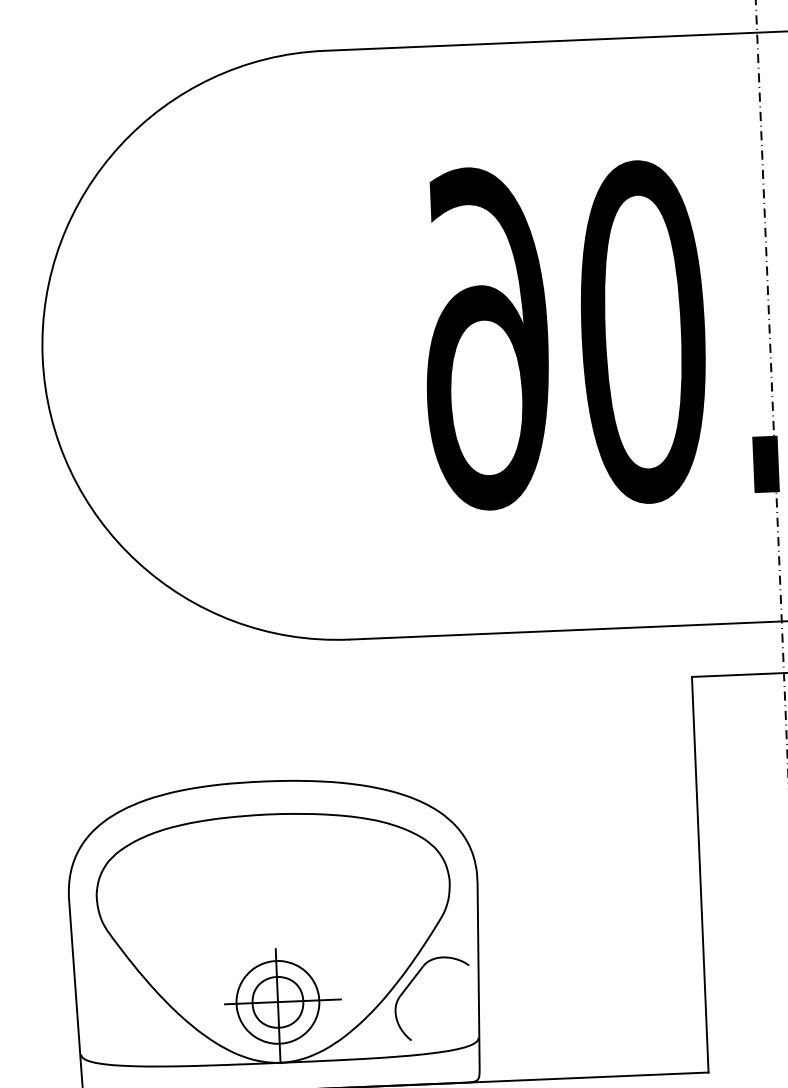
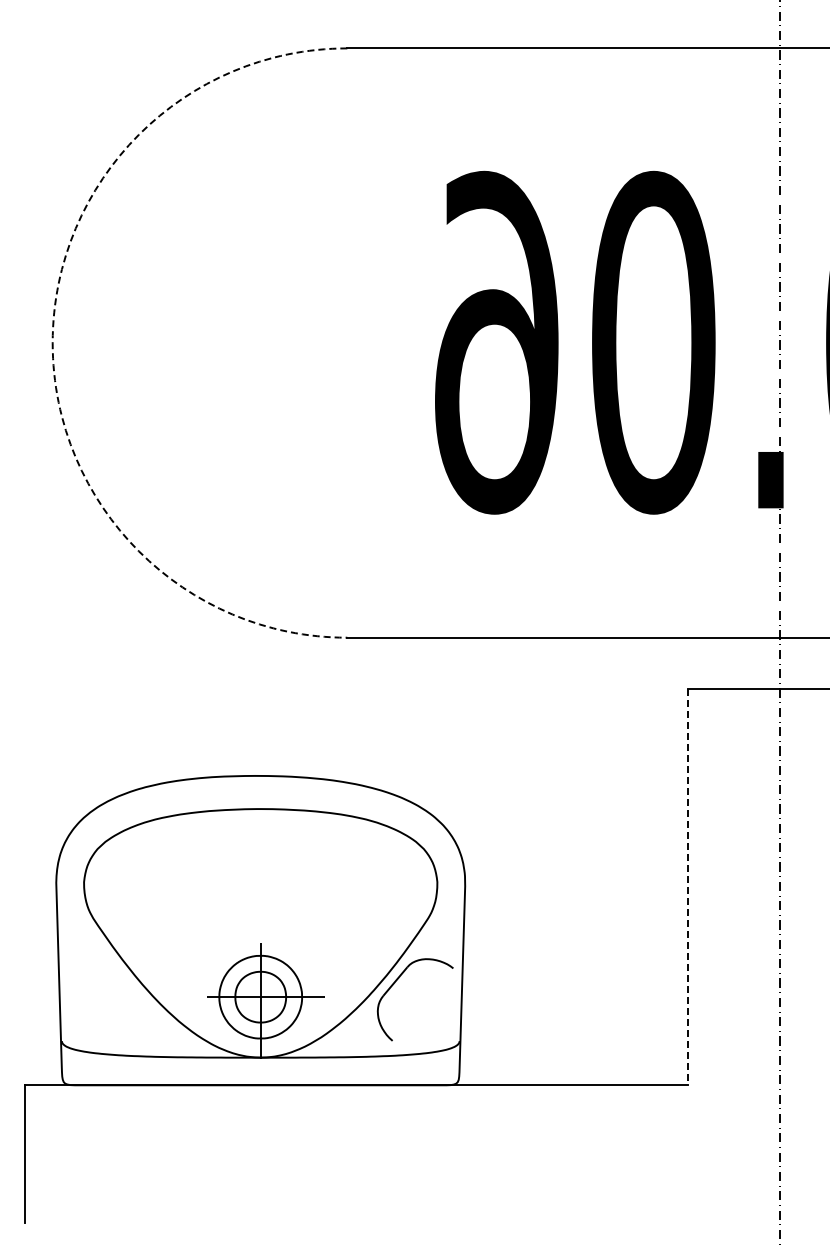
arc: (42, 357) -> (52, 343), solid -> dashed
line: (700, 874) -> (688, 887), solid -> dashed

